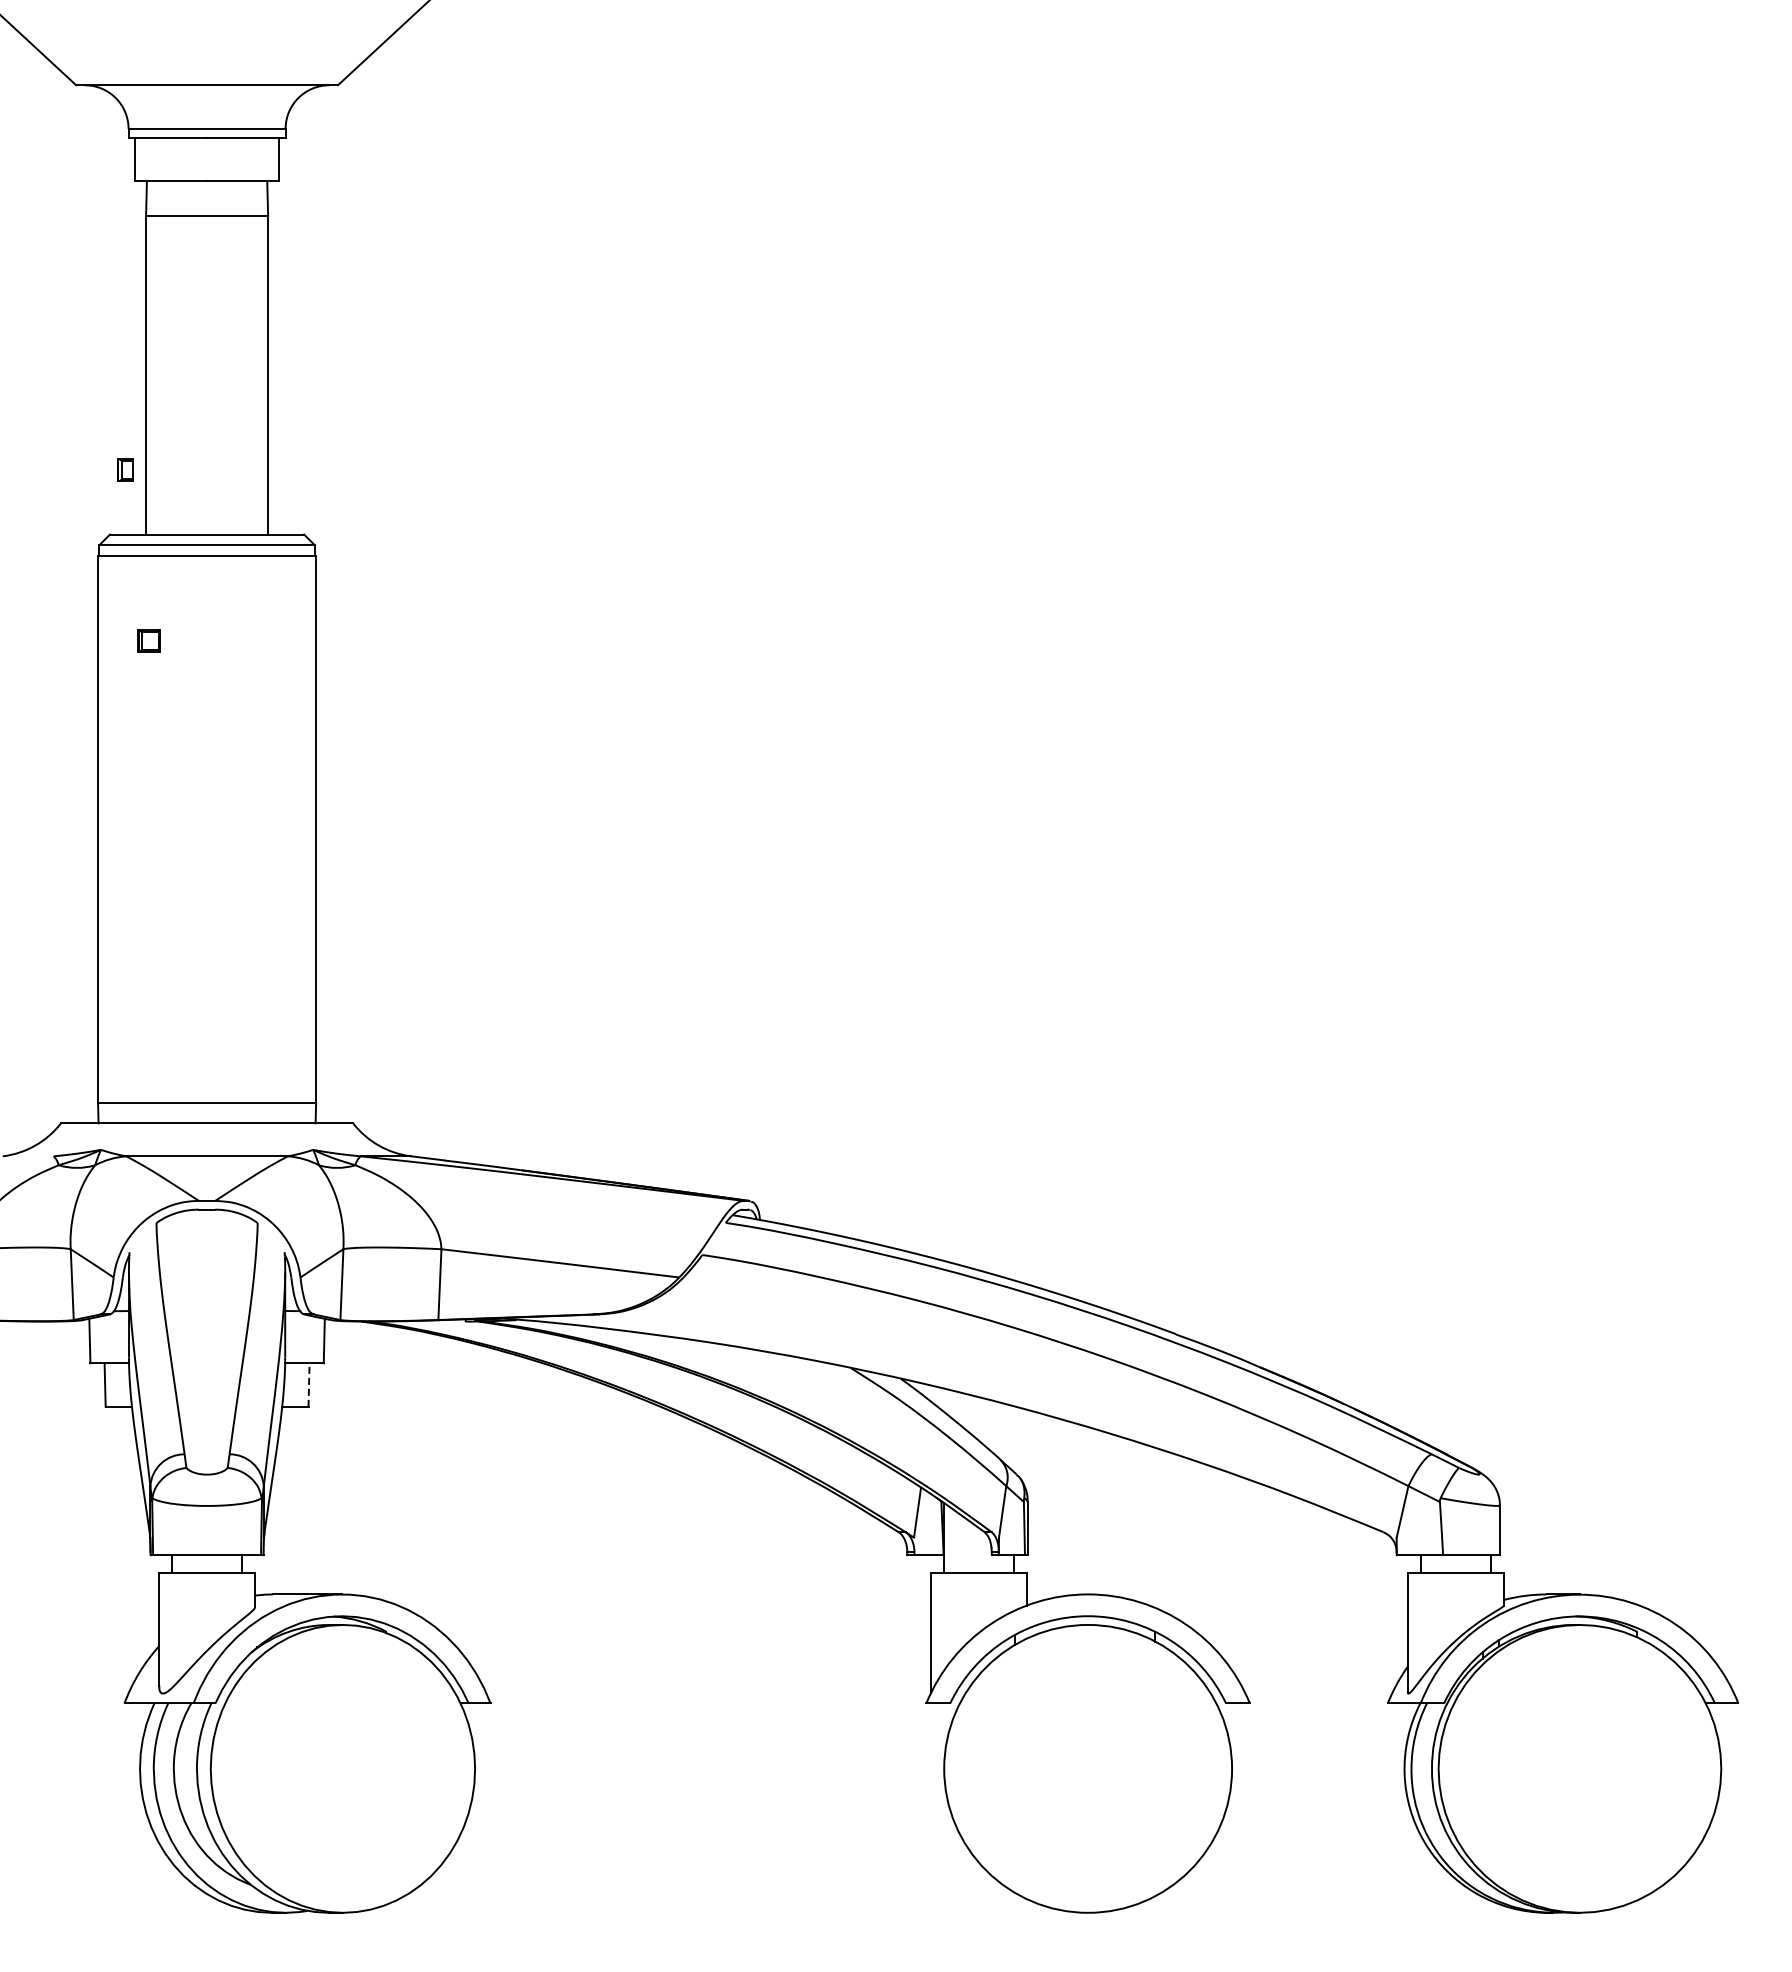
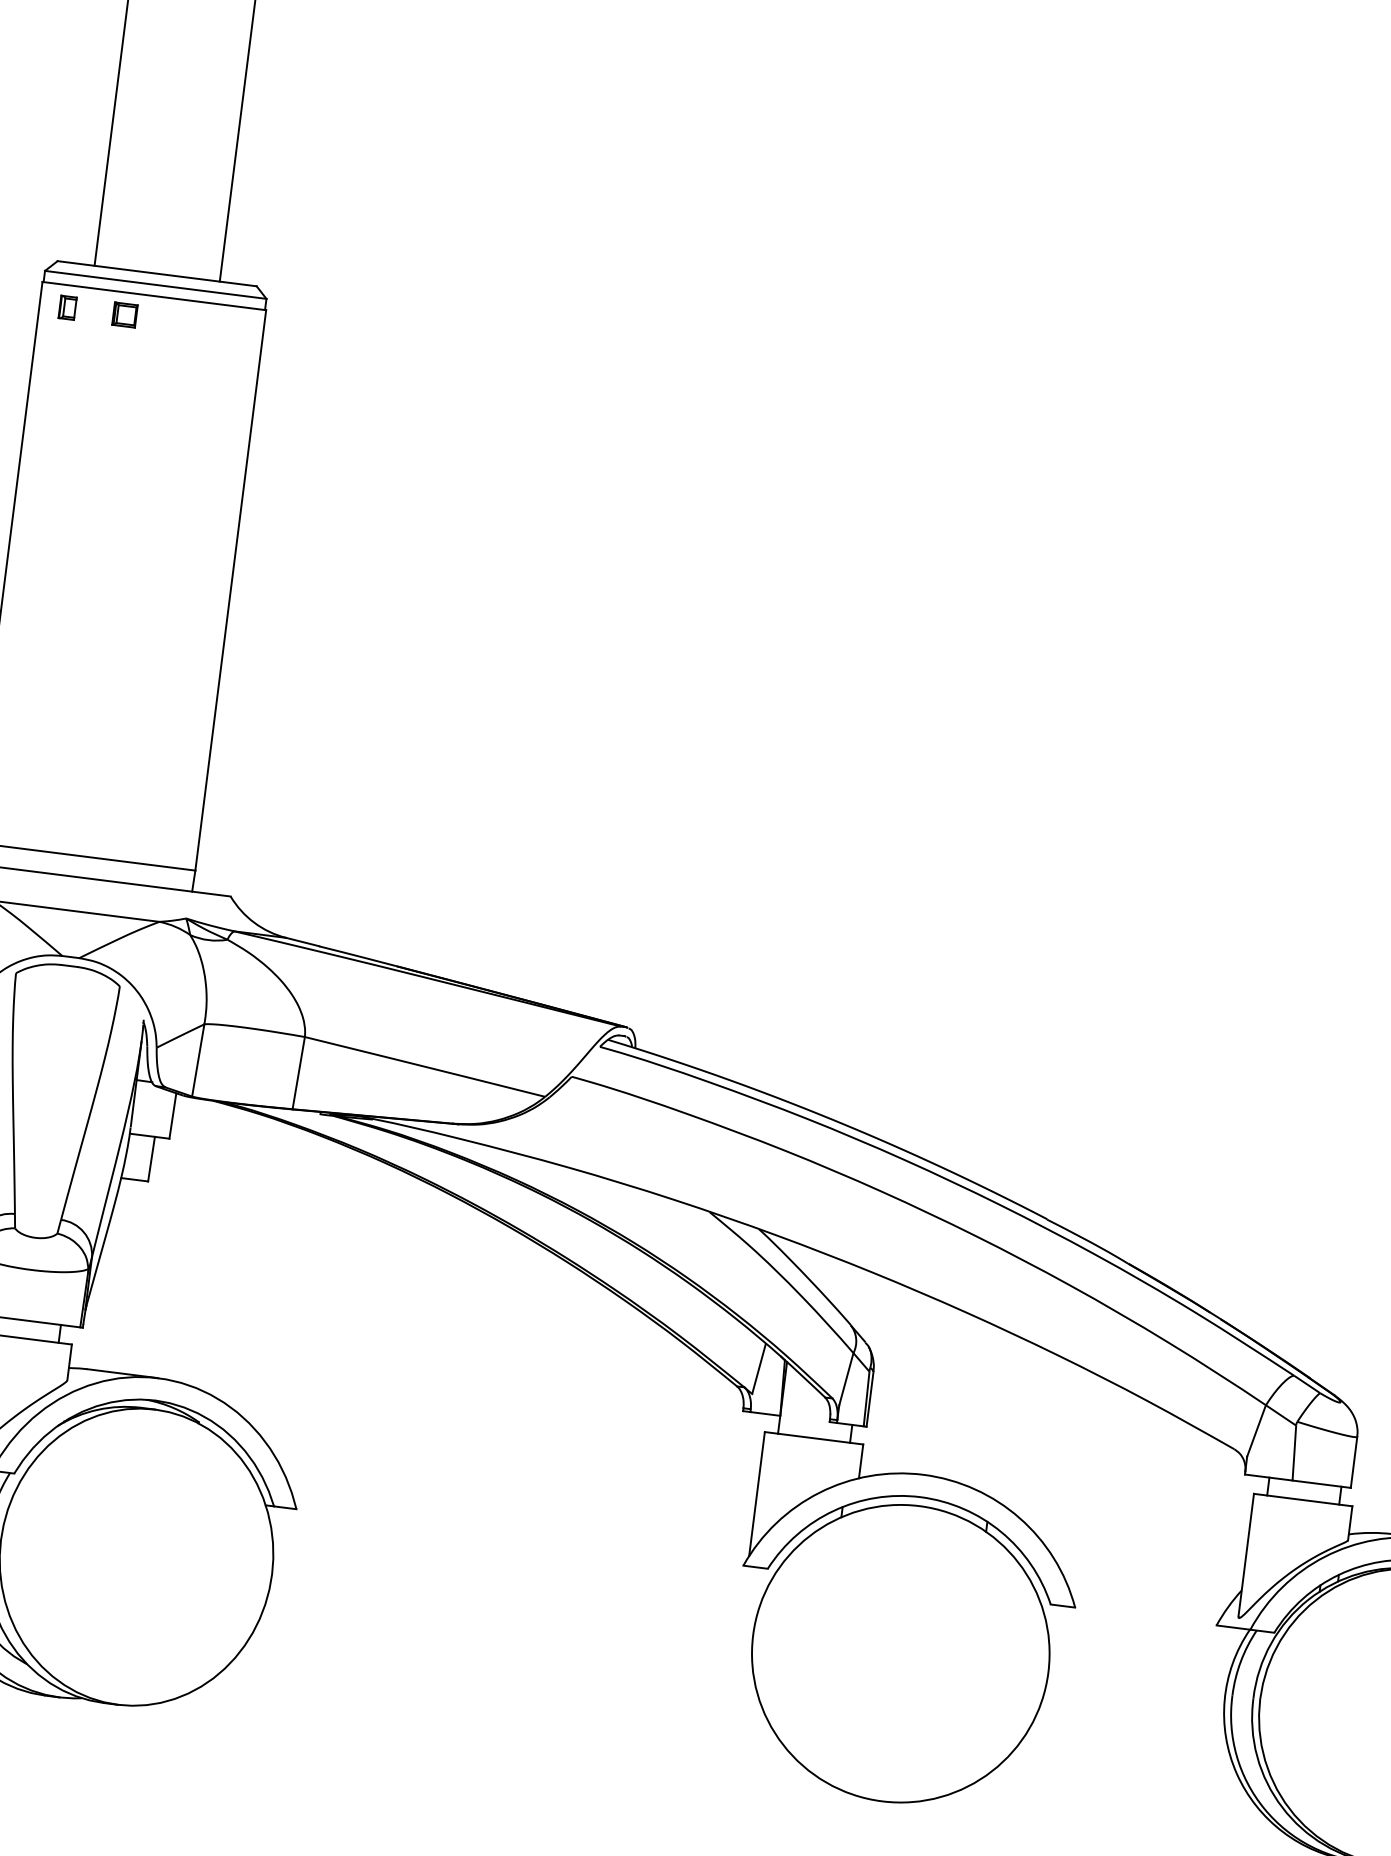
part: (125, 469) -> (67, 307), moved
part: (148, 640) -> (124, 314), moved
line: (309, 1385) -> (151, 1159), dashed -> solid

